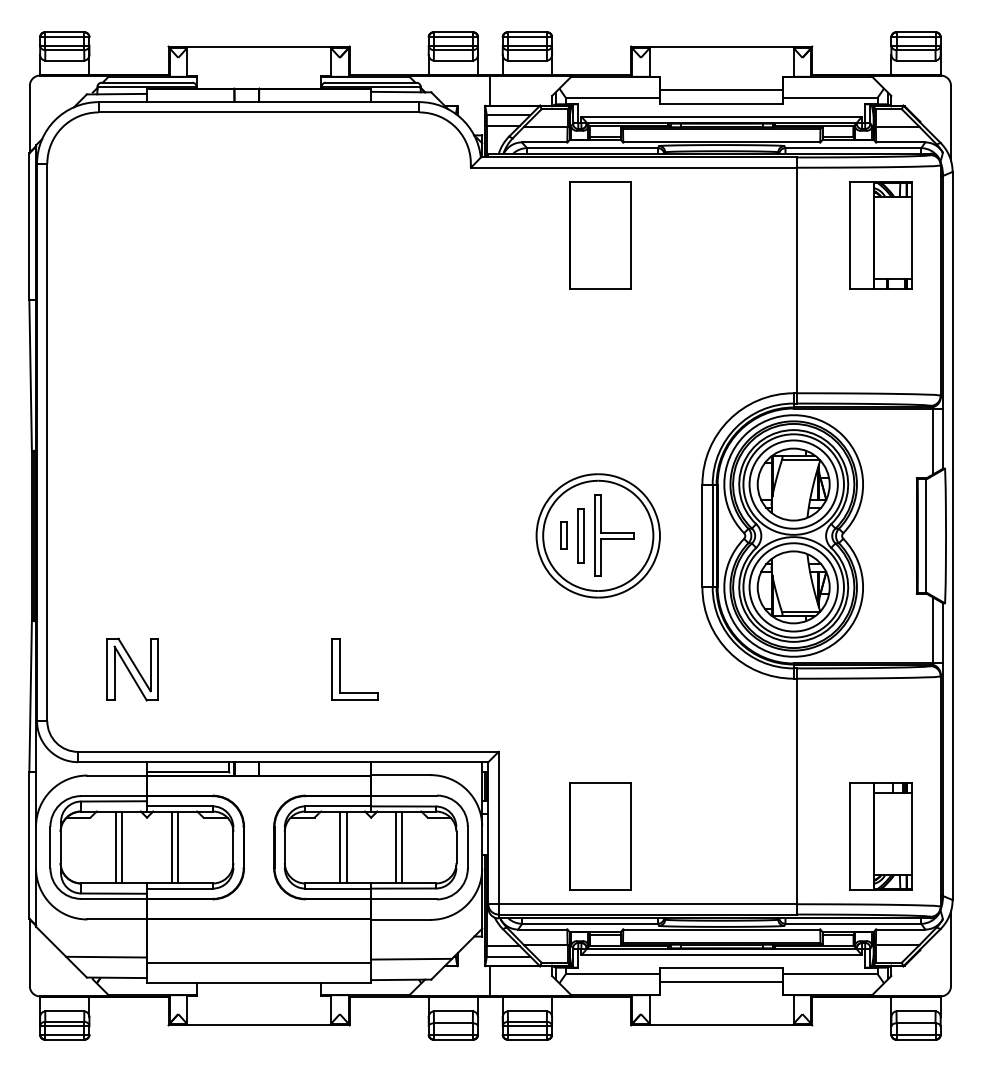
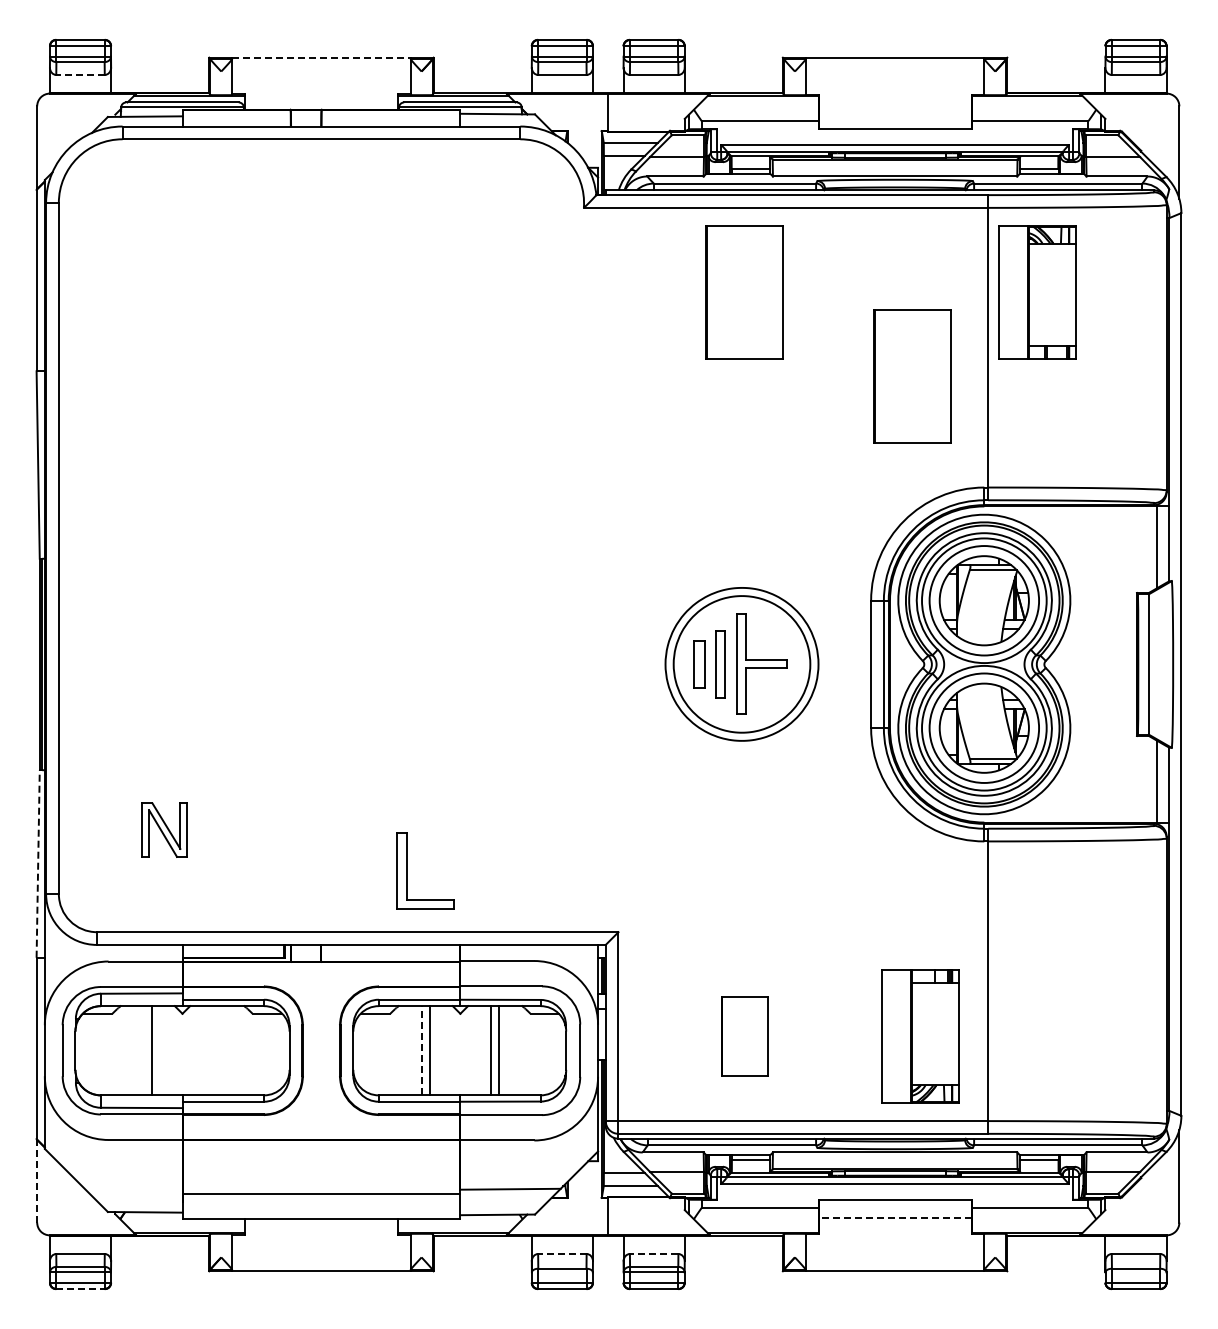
line: (259, 46) -> (321, 57), solid -> dashed
line: (64, 60) -> (80, 74), solid -> dashed
line: (721, 90) -> (894, 111), removed
part: (880, 235) -> (1037, 292), moved
part: (735, 303) -> (912, 376), added
part: (563, 535) -> (698, 663), size x1.4
part: (132, 669) -> (164, 829), size x0.7
part: (340, 669) -> (407, 870), moved
line: (30, 696) -> (38, 863), solid -> dashed
part: (600, 836) -> (744, 1036), size x0.6
part: (880, 836) -> (920, 1036), moved
line: (116, 847) -> (144, 1050), removed
line: (171, 847) -> (212, 1050), removed
line: (177, 847) -> (220, 1050), removed
line: (340, 847) -> (422, 1050), solid -> dashed
line: (30, 952) -> (37, 1180), solid -> dashed
line: (106, 956) -> (132, 1186), removed
line: (721, 981) -> (894, 1217), solid -> dashed
line: (452, 1011) -> (561, 1254), solid -> dashed
line: (526, 1011) -> (653, 1254), solid -> dashed
line: (65, 1040) -> (81, 1289), solid -> dashed

